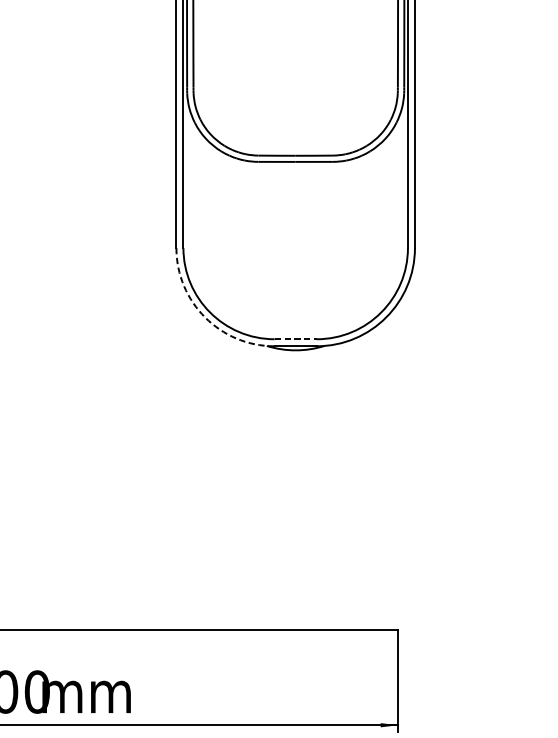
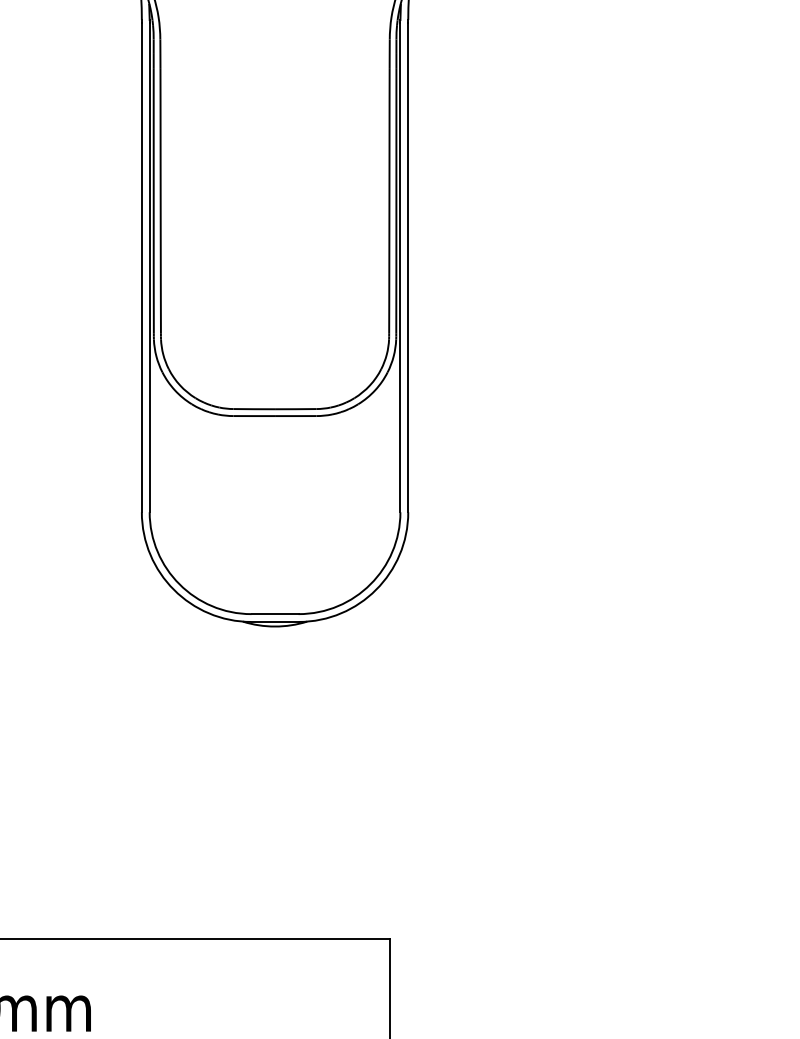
arc: (204, 317) -> (173, 589), dashed -> solid
line: (296, 339) -> (275, 614), dashed -> solid

